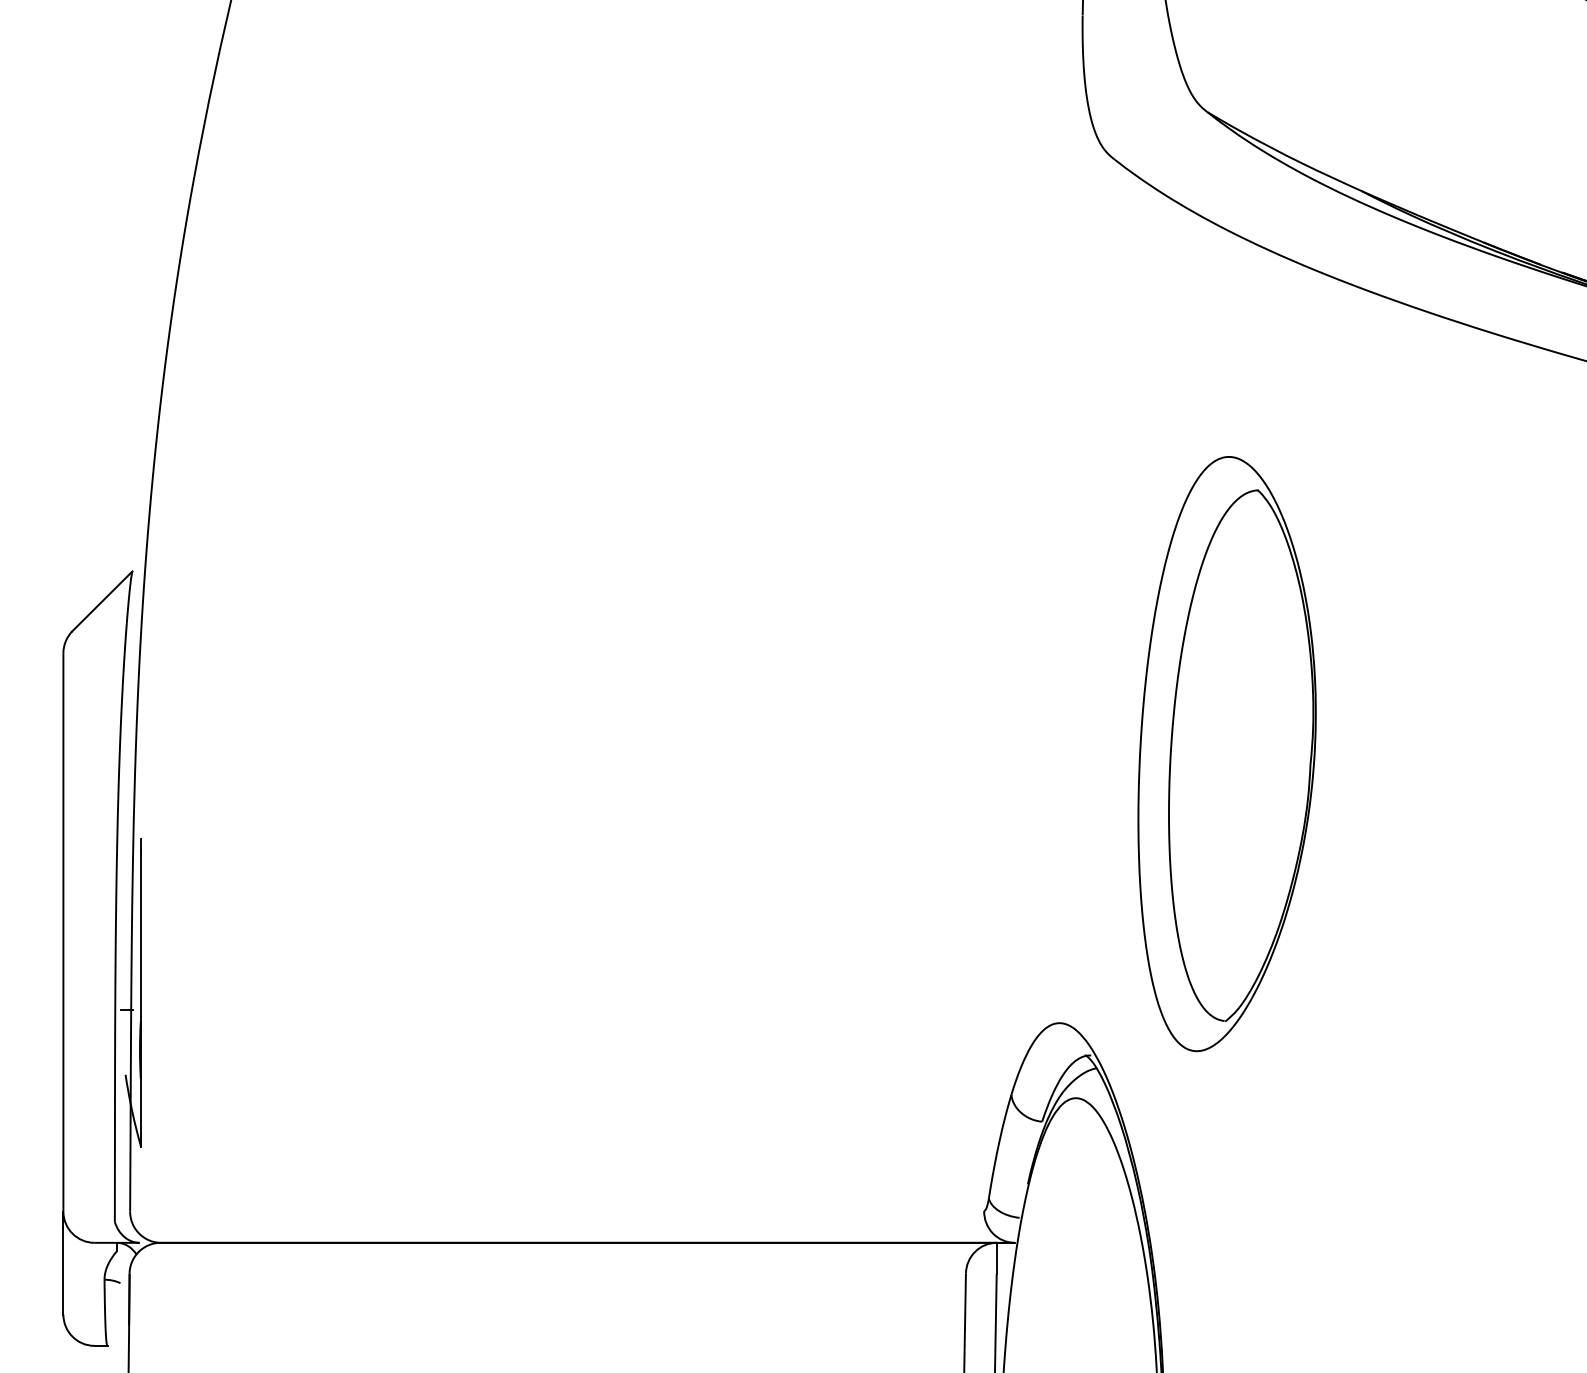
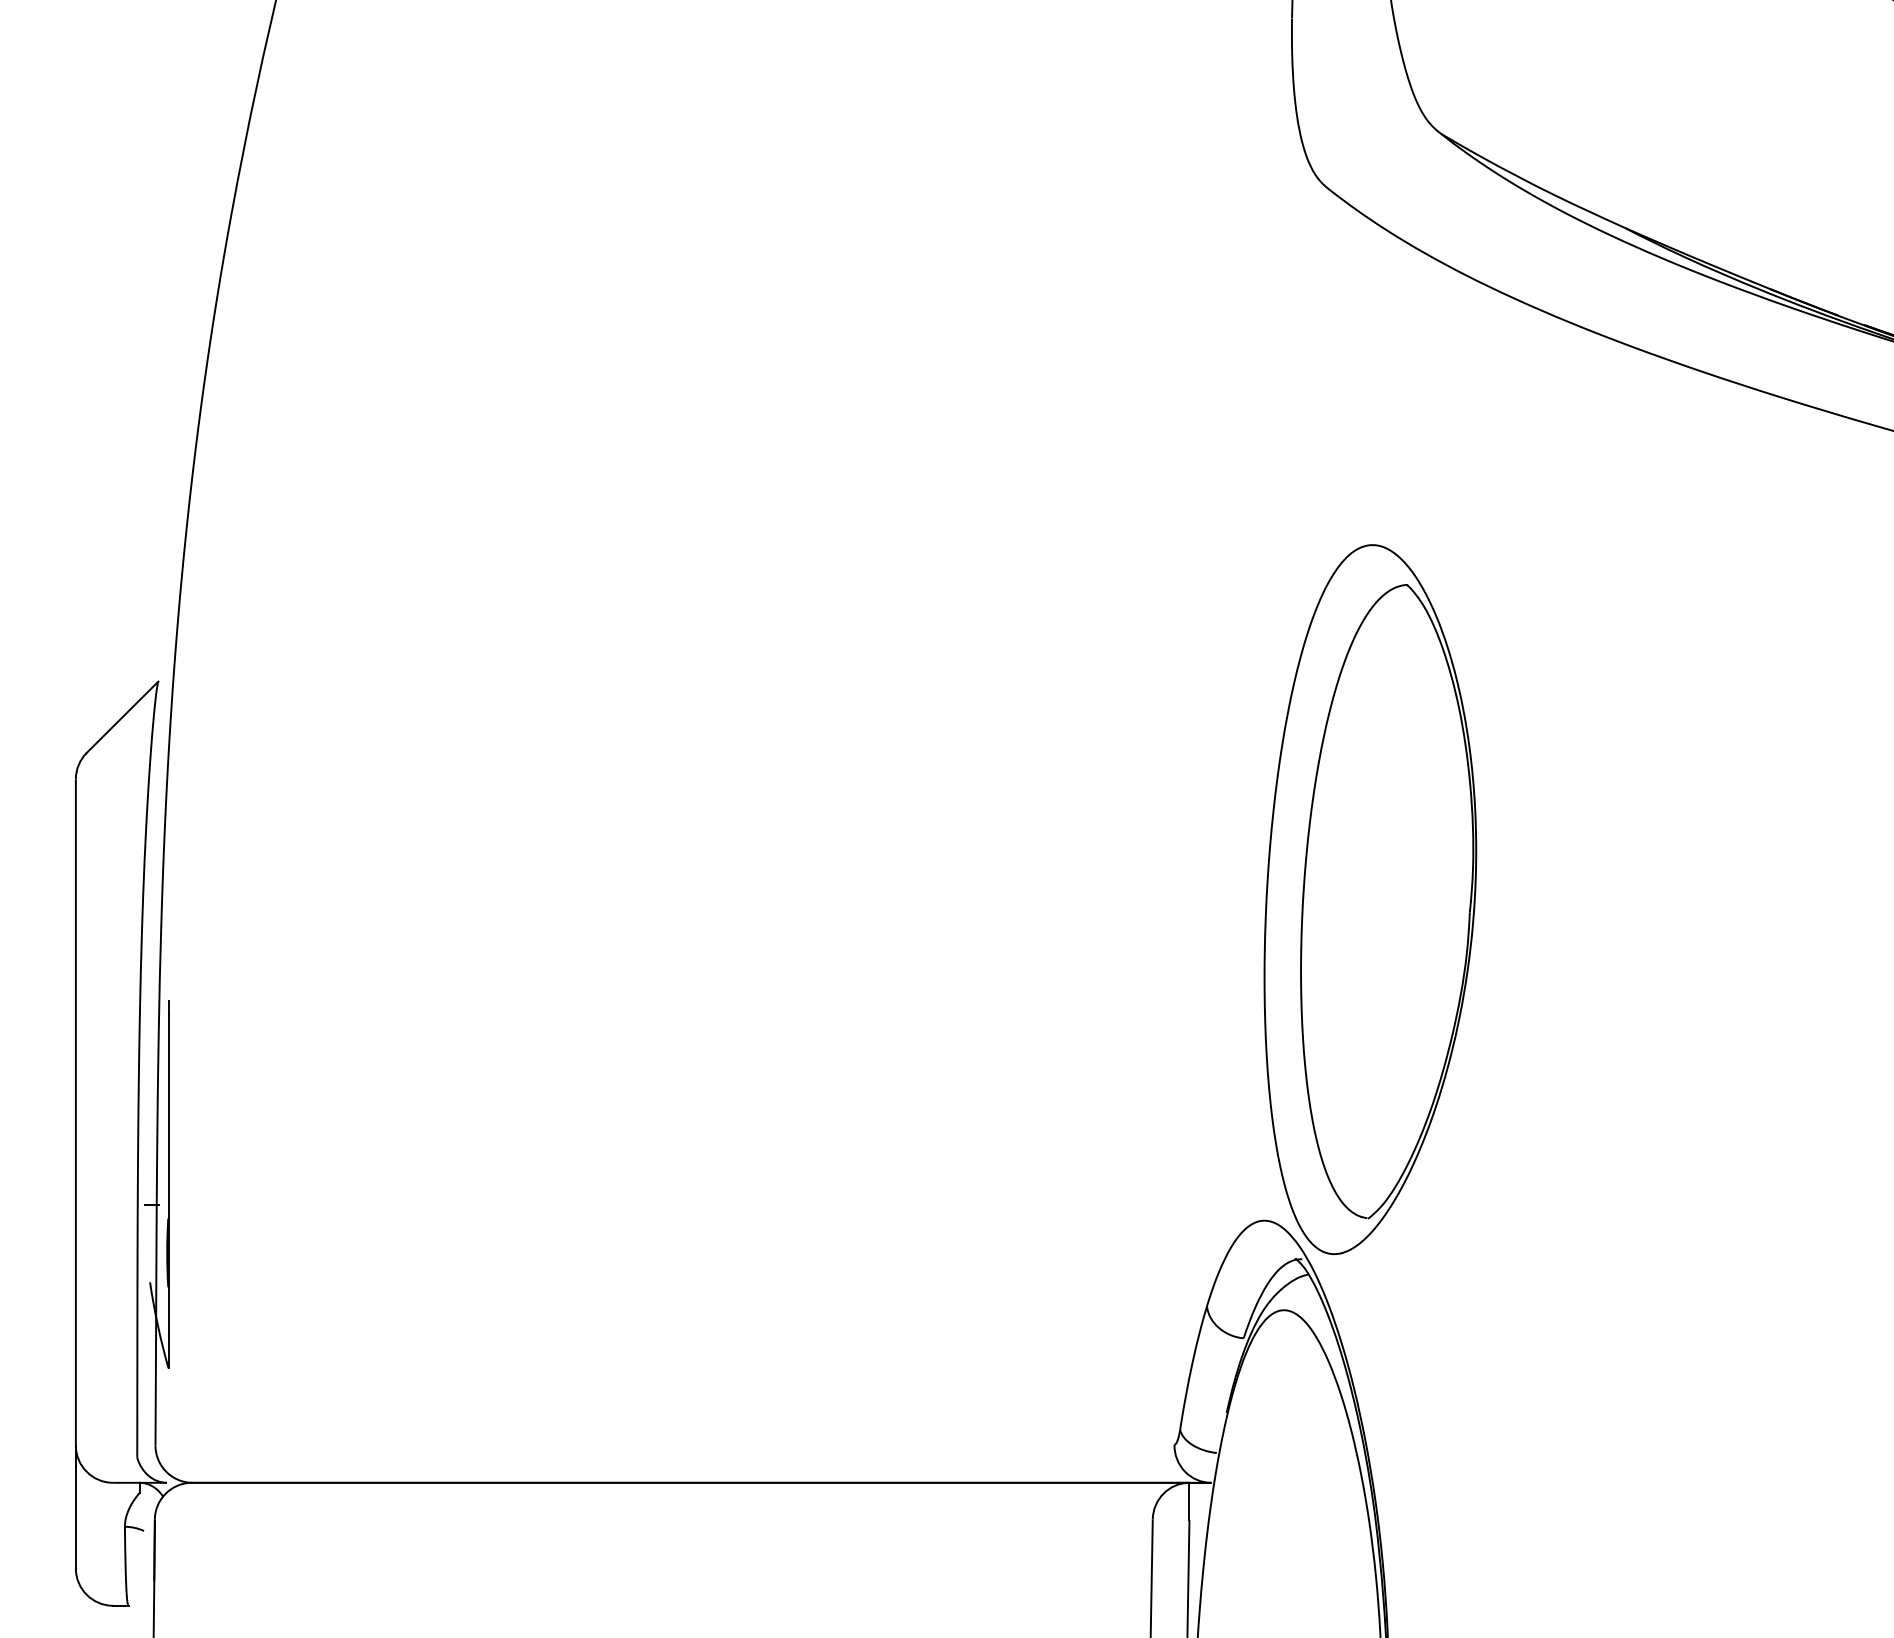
part: (1227, 753) -> (1370, 899), moved

